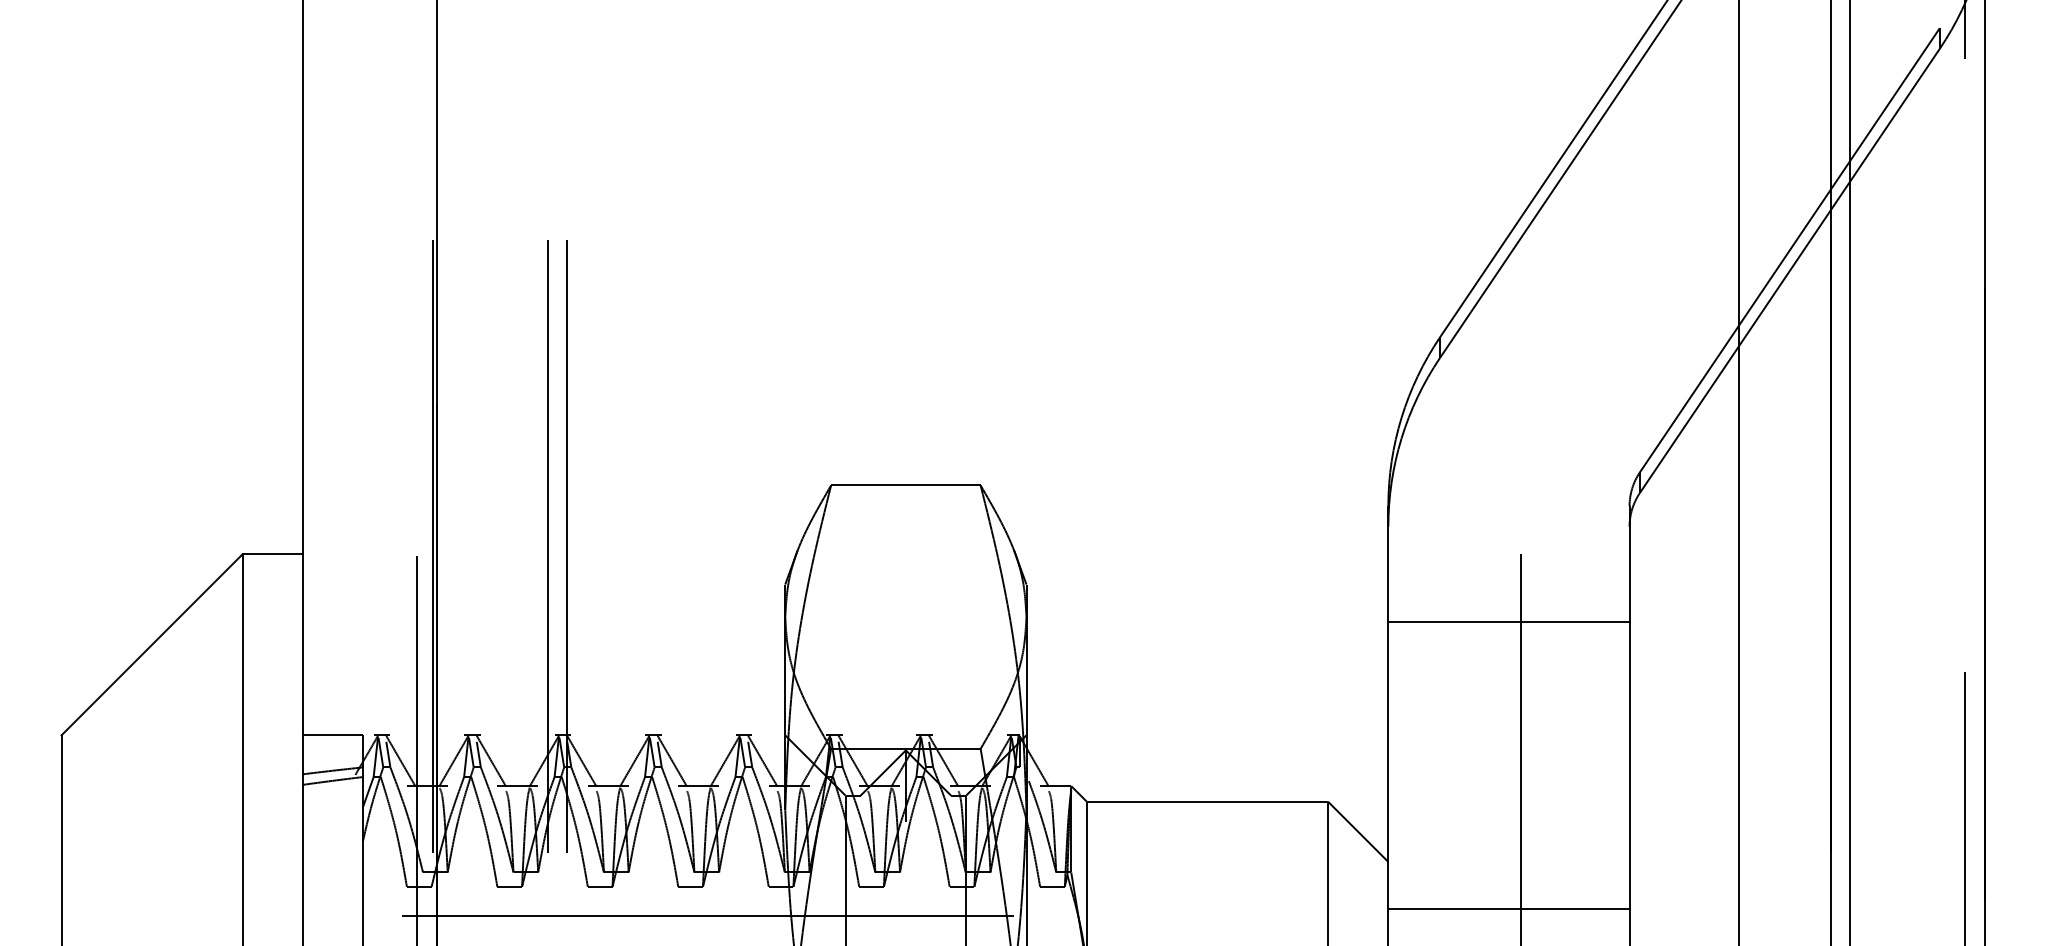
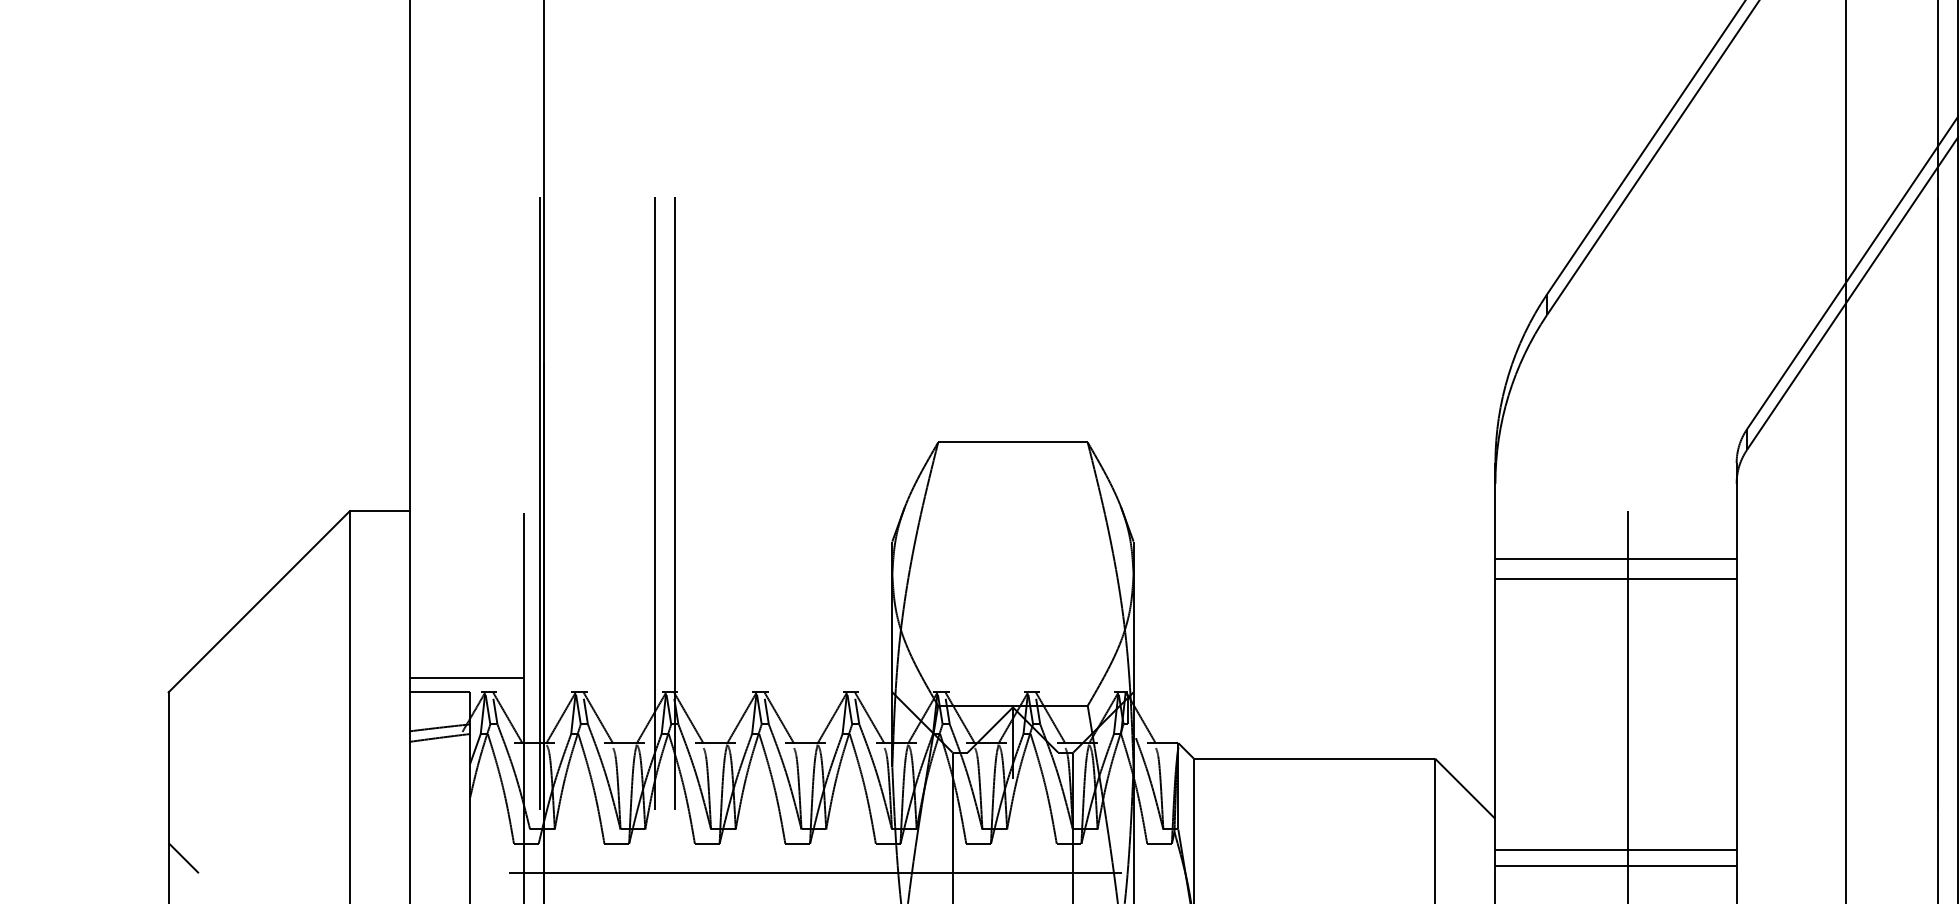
line: (1508, 601) -> (1615, 558), added
line: (359, 720) -> (466, 677), added
line: (1508, 892) -> (1615, 849), added
line: (76, 901) -> (183, 858), added

